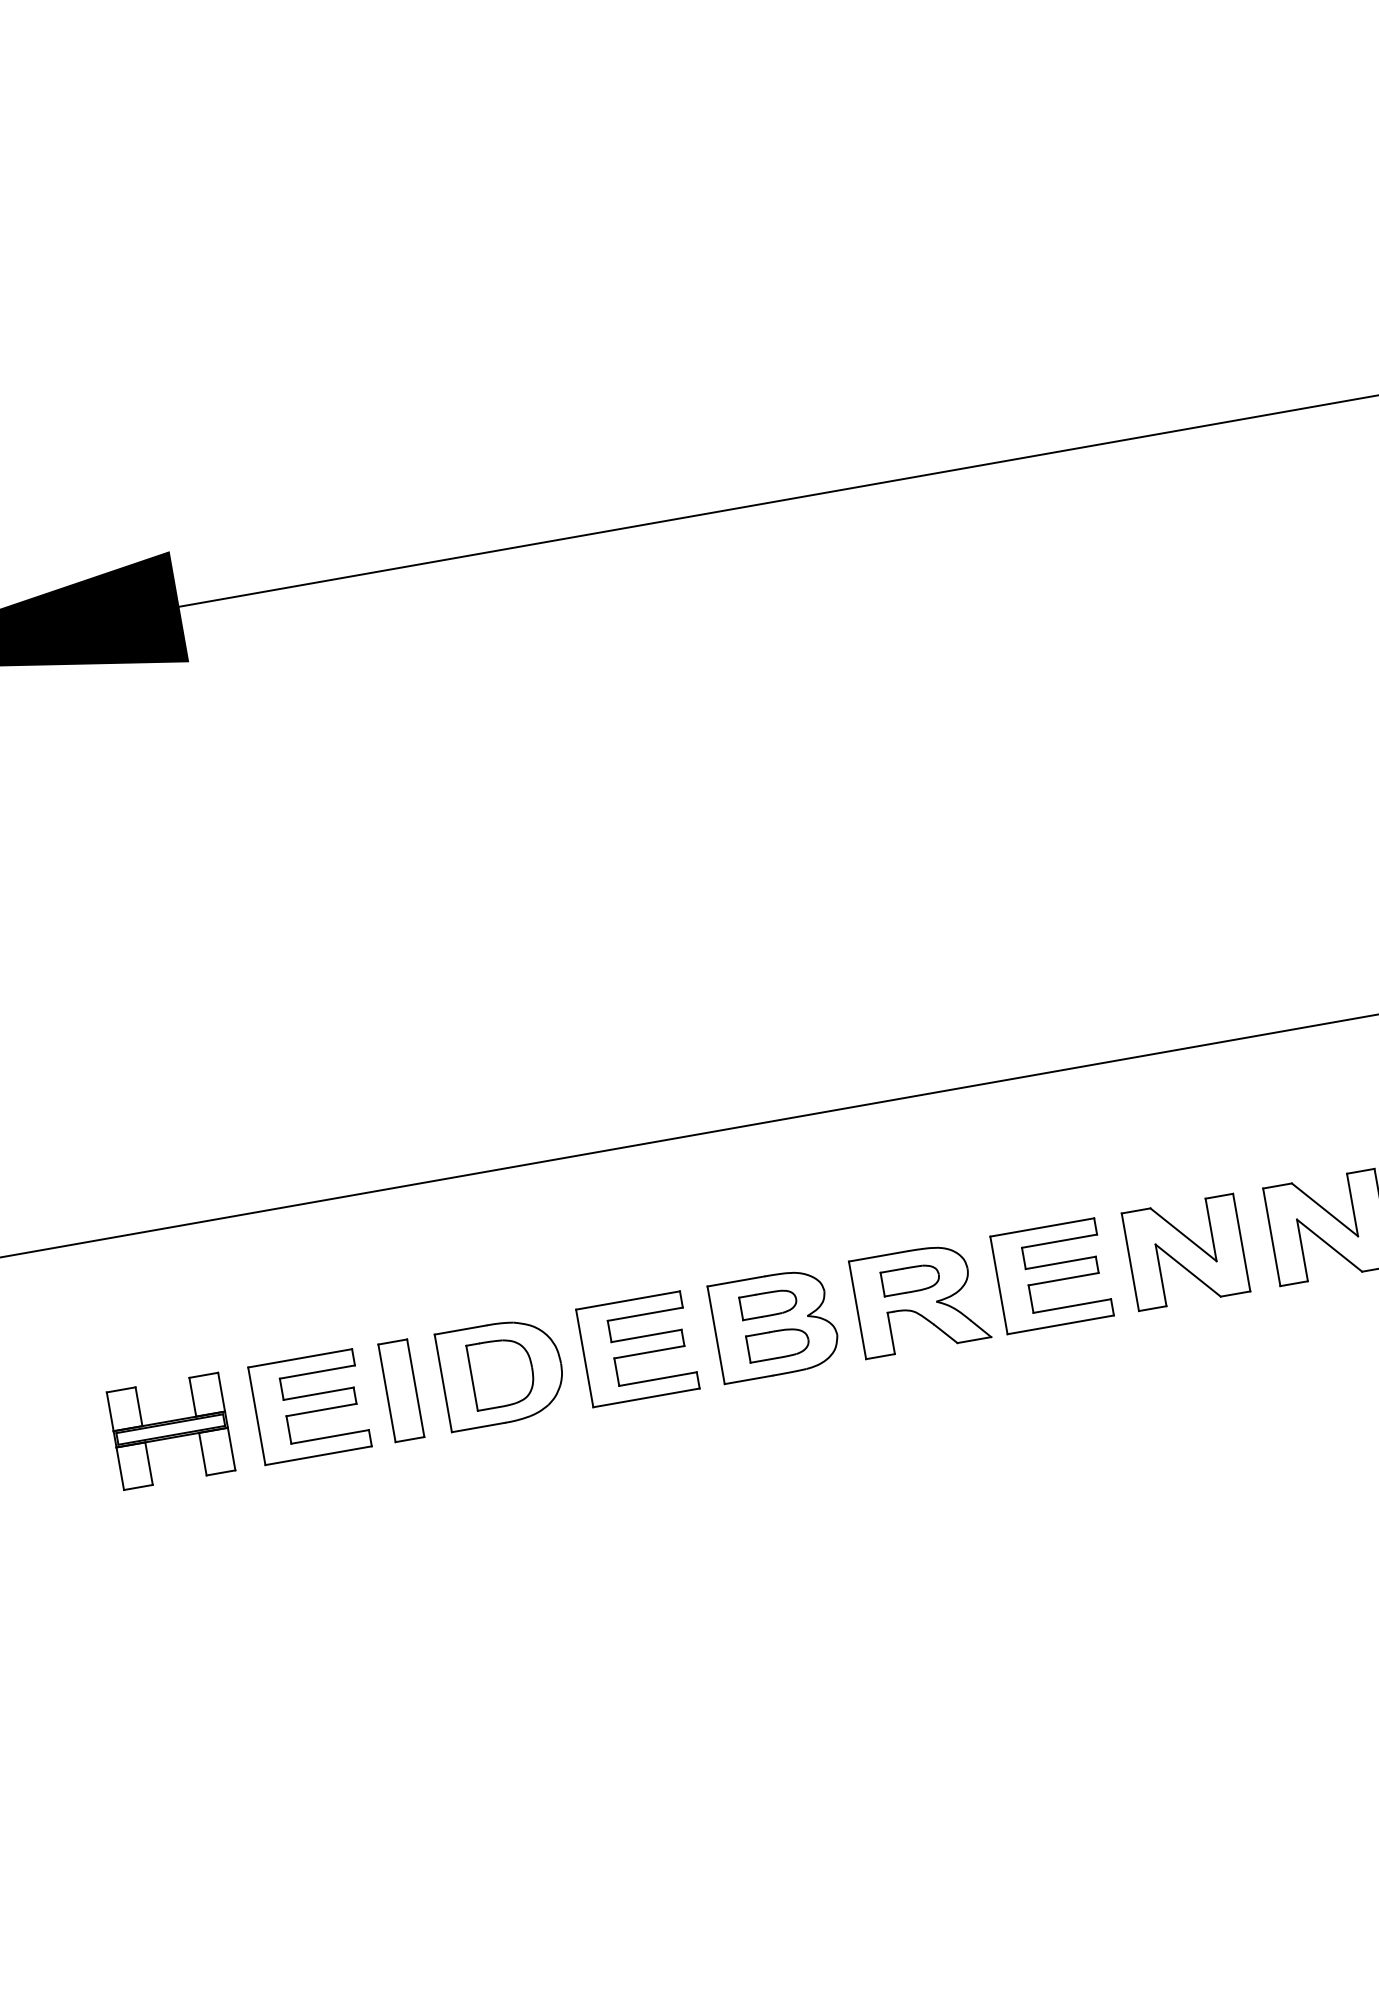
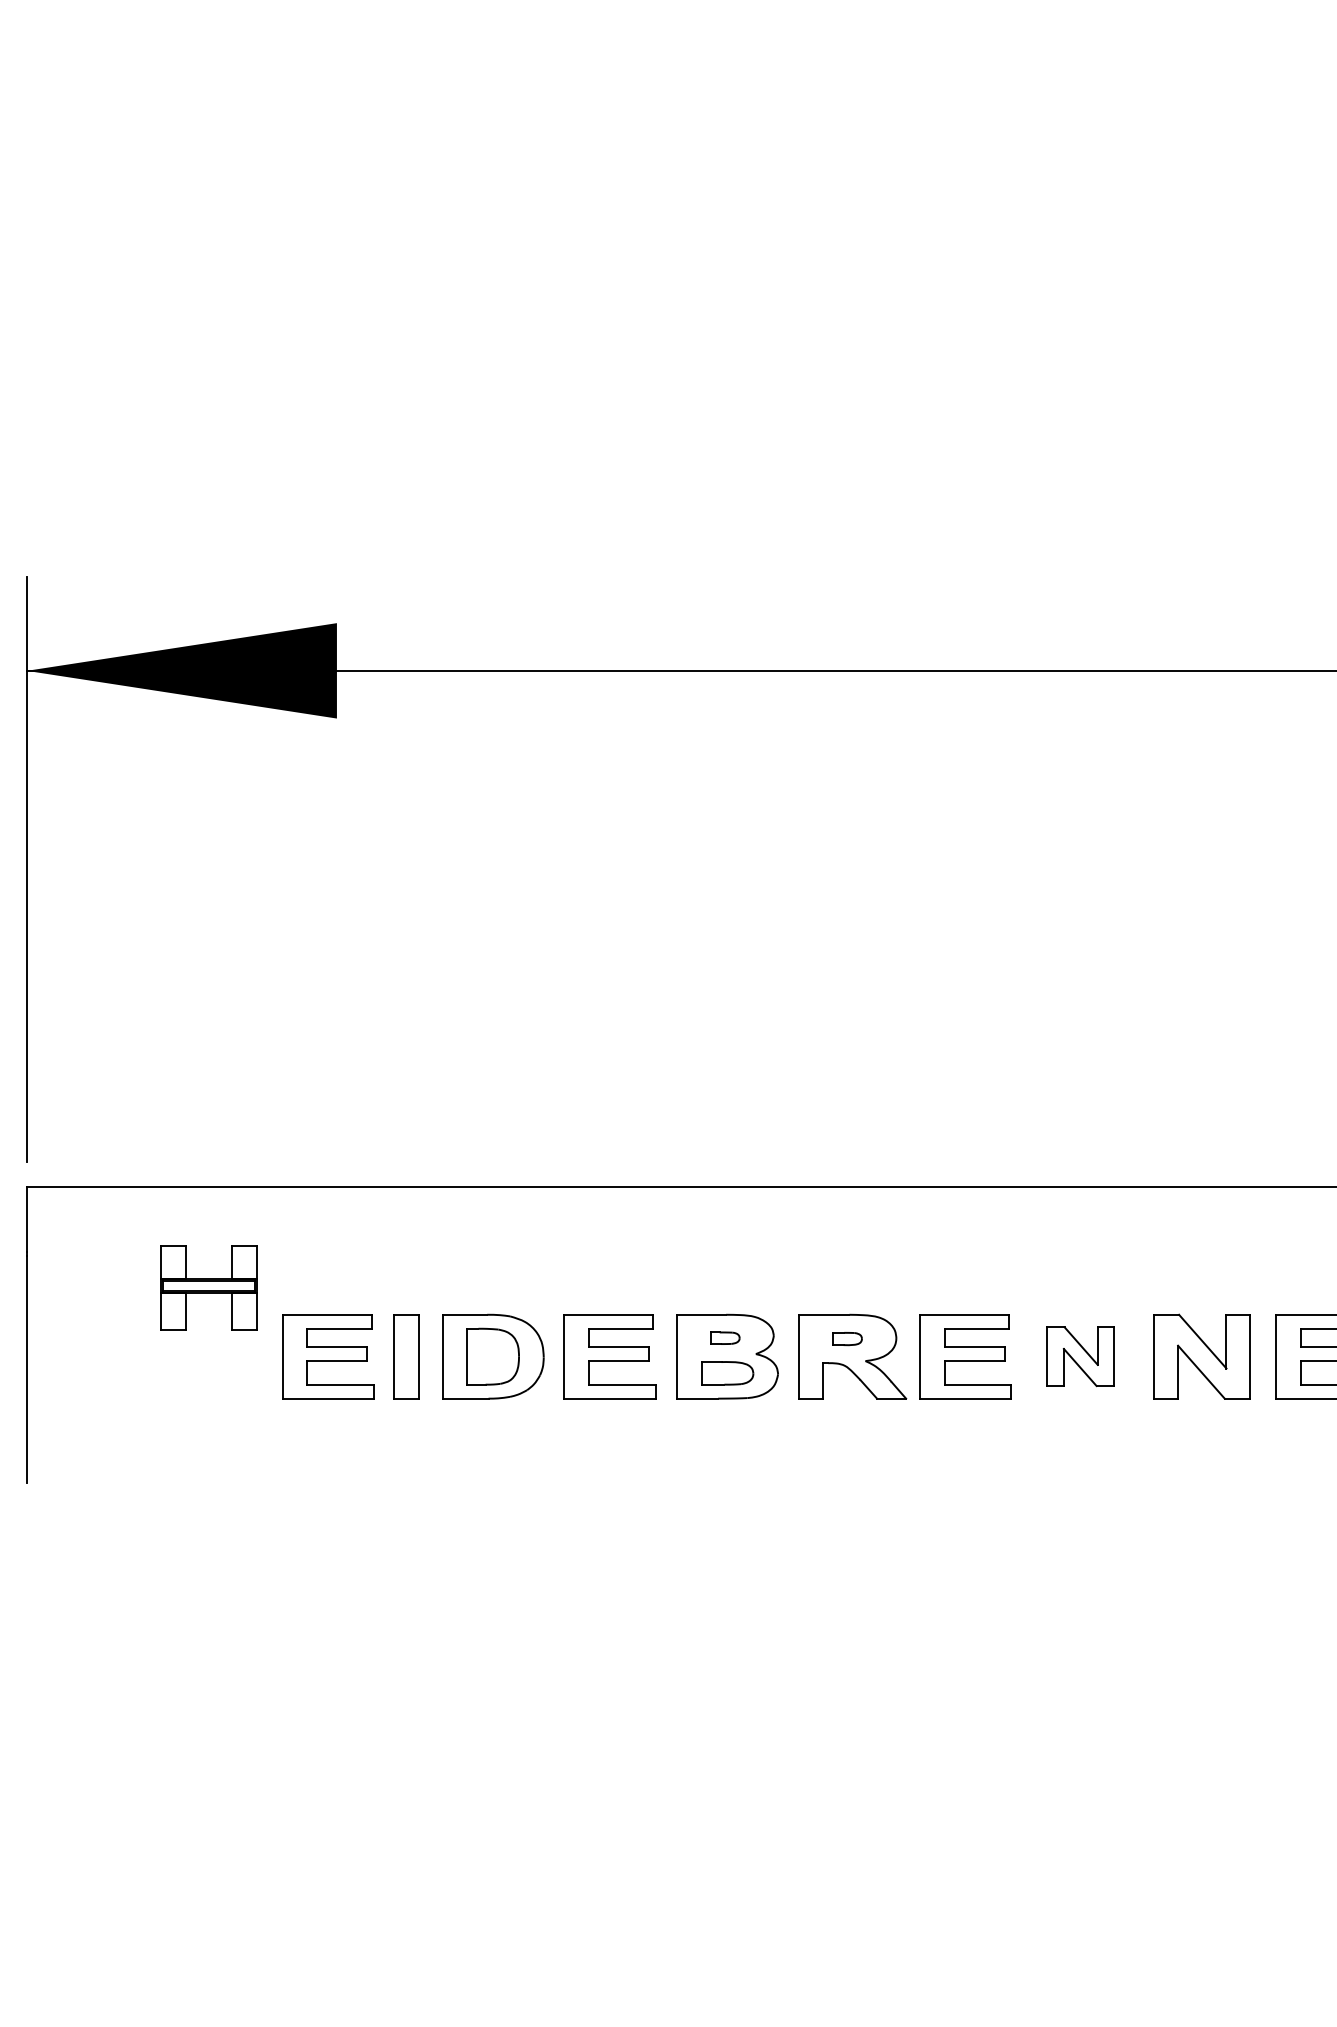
part: (1185, 1252) -> (1080, 1356), size x0.7
part: (910, 1279) -> (847, 1338), size x0.6
part: (768, 1302) -> (725, 1337), size x0.6
part: (170, 1431) -> (208, 1287), moved

